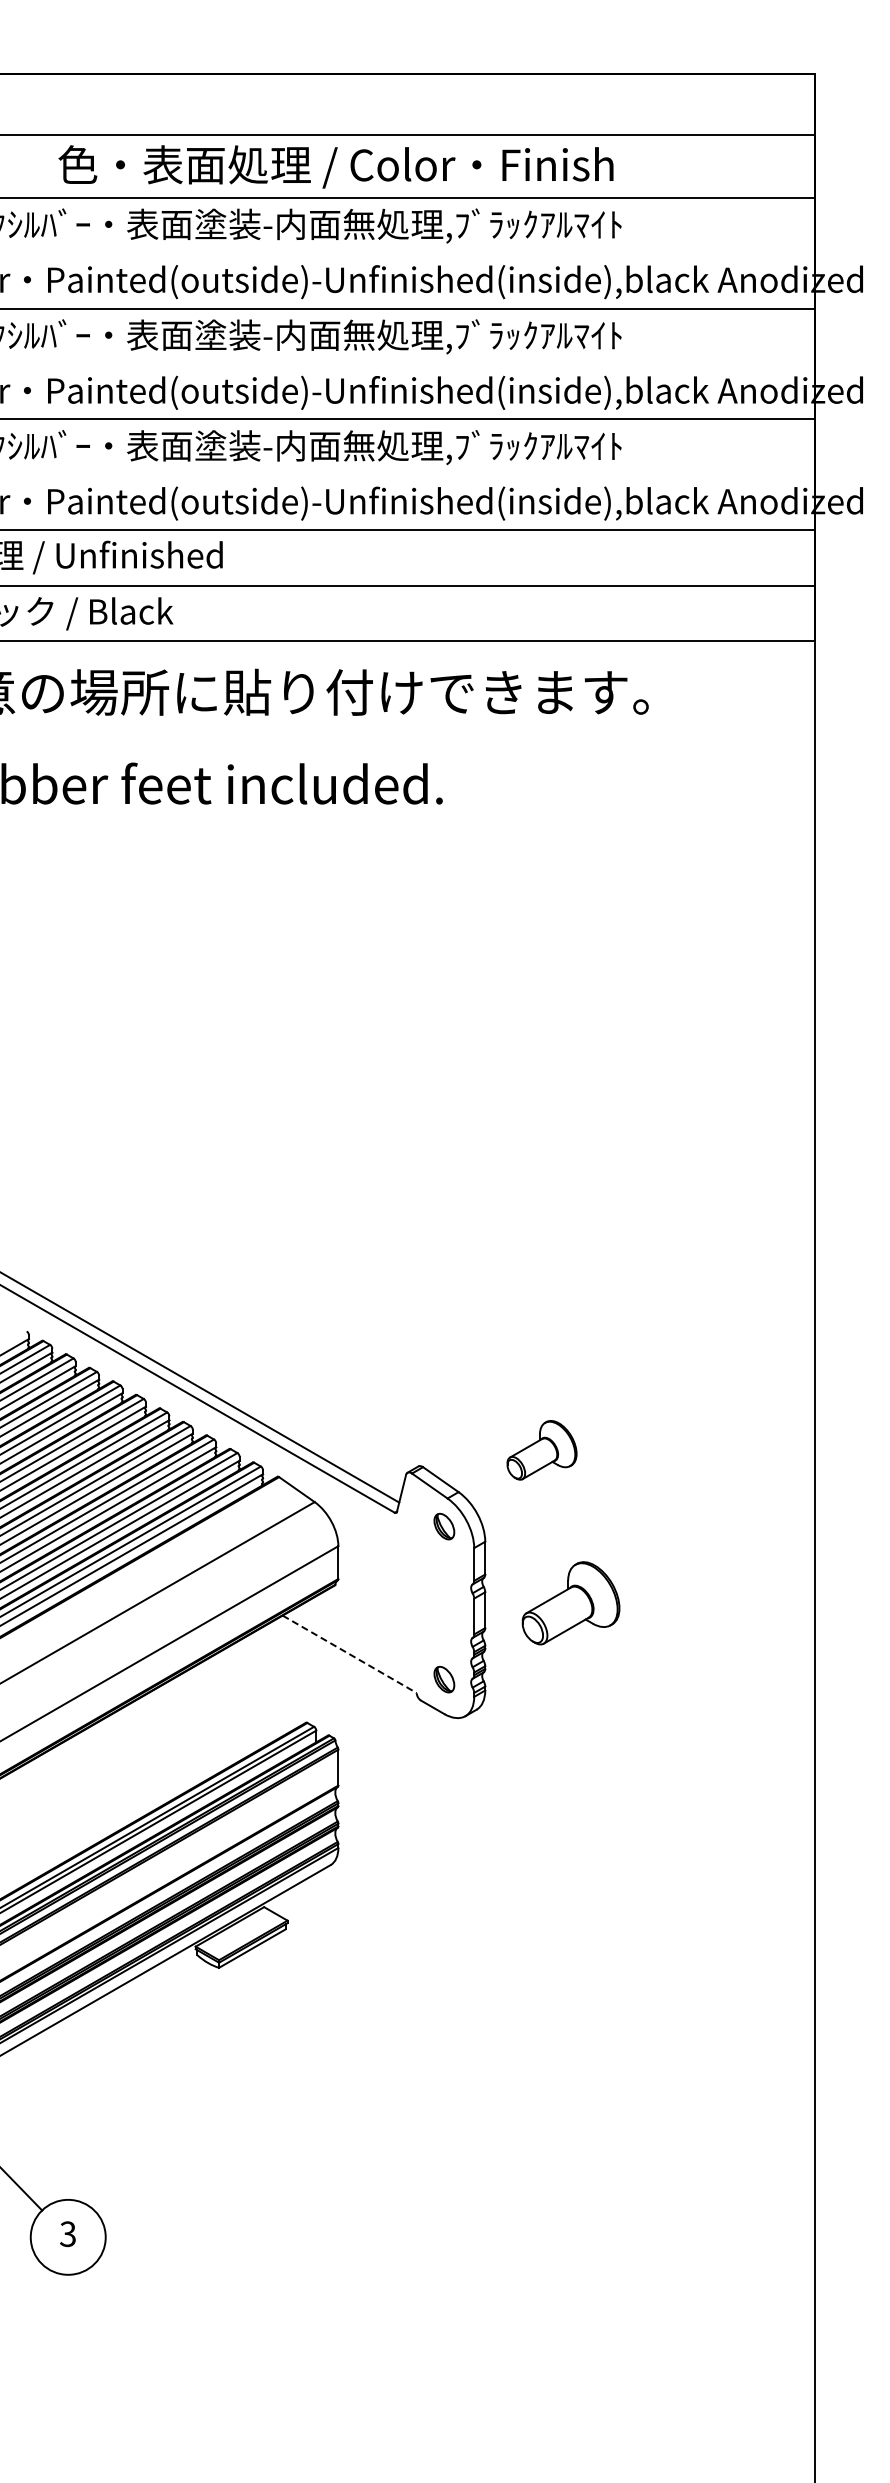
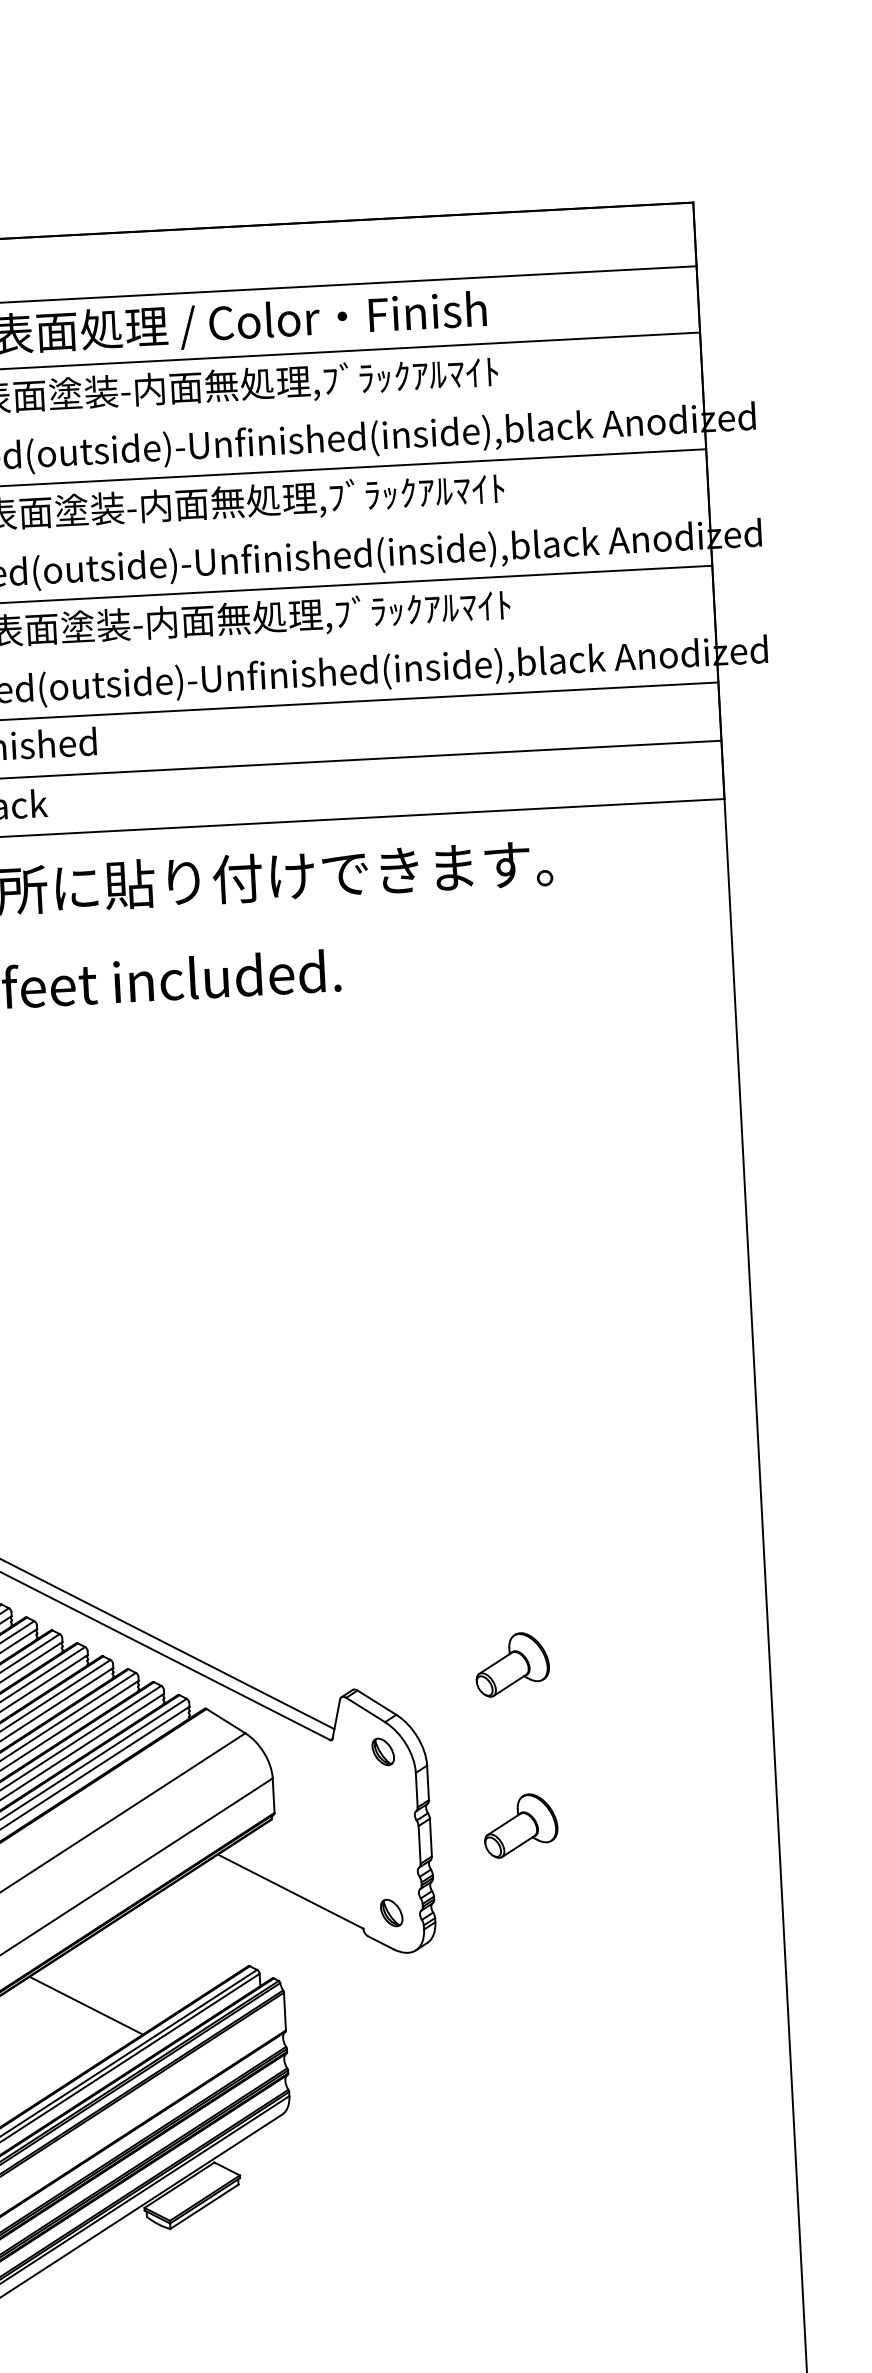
part: (541, 1450) -> (511, 1664), moved
part: (570, 1603) -> (520, 1825), size x0.71
line: (350, 1654) -> (291, 1891), dashed -> solid
line: (150, 1752) -> (86, 2005), added

